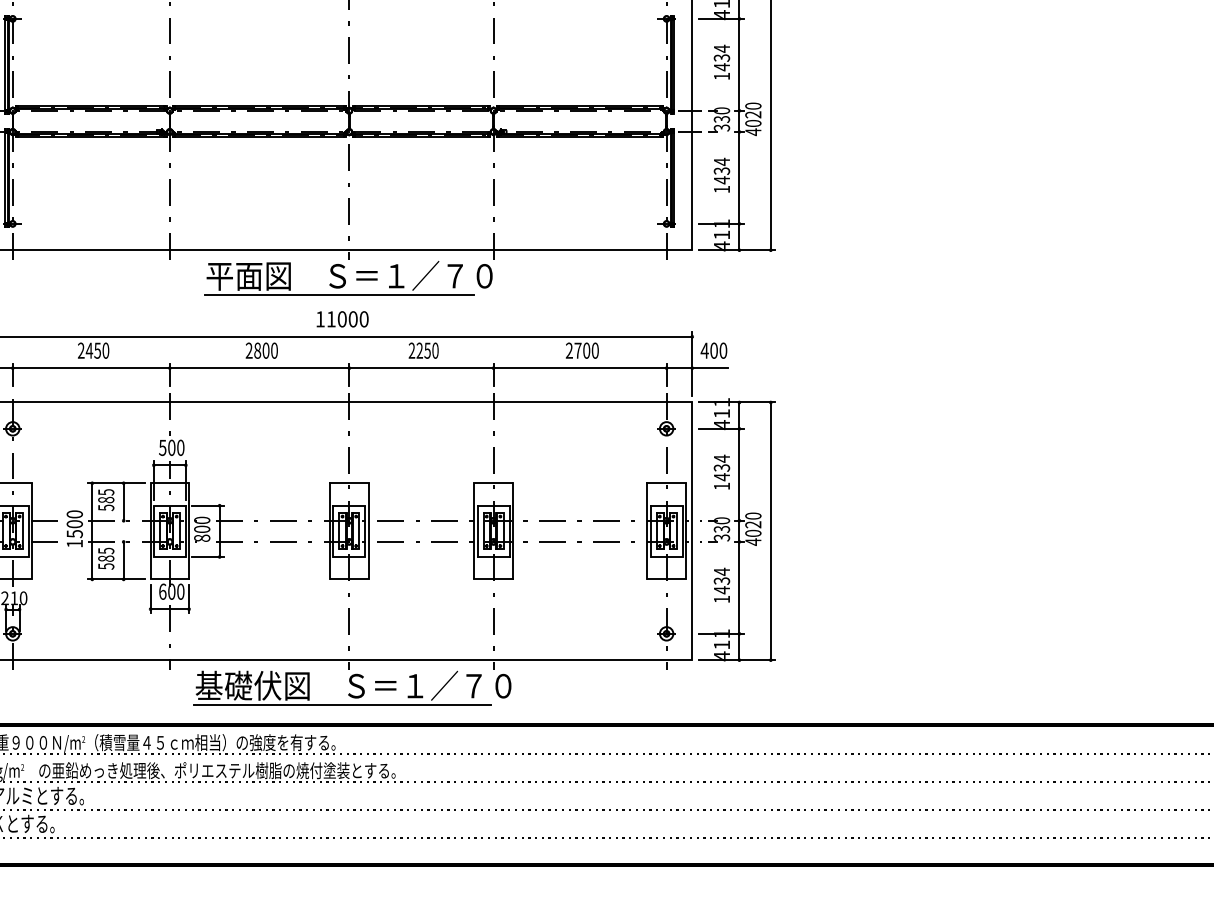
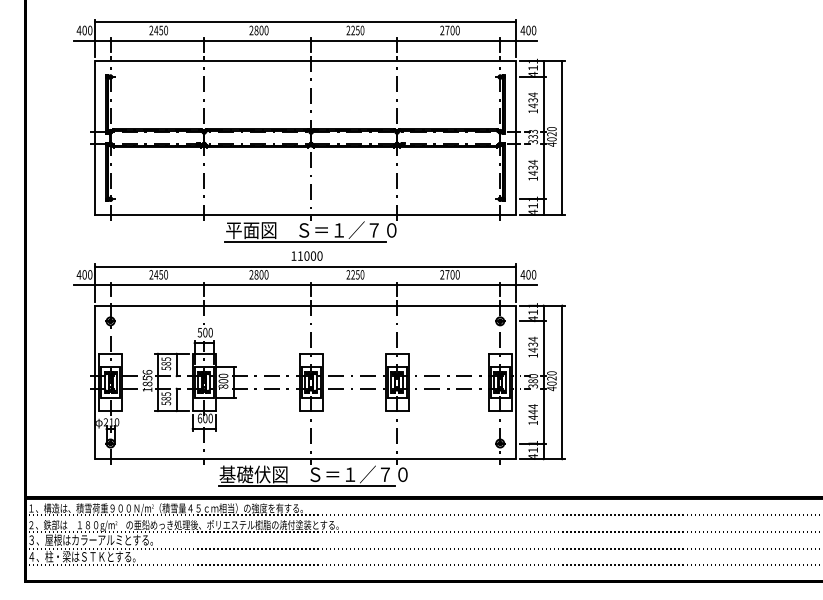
text: (720, 110) -> (532, 131), 330 -> 333
text: (74, 524) -> (147, 378), 1500 -> 1856
text: (720, 529) -> (532, 381), 330 -> 380
text: (720, 580) -> (532, 411), 1434 -> 1444

